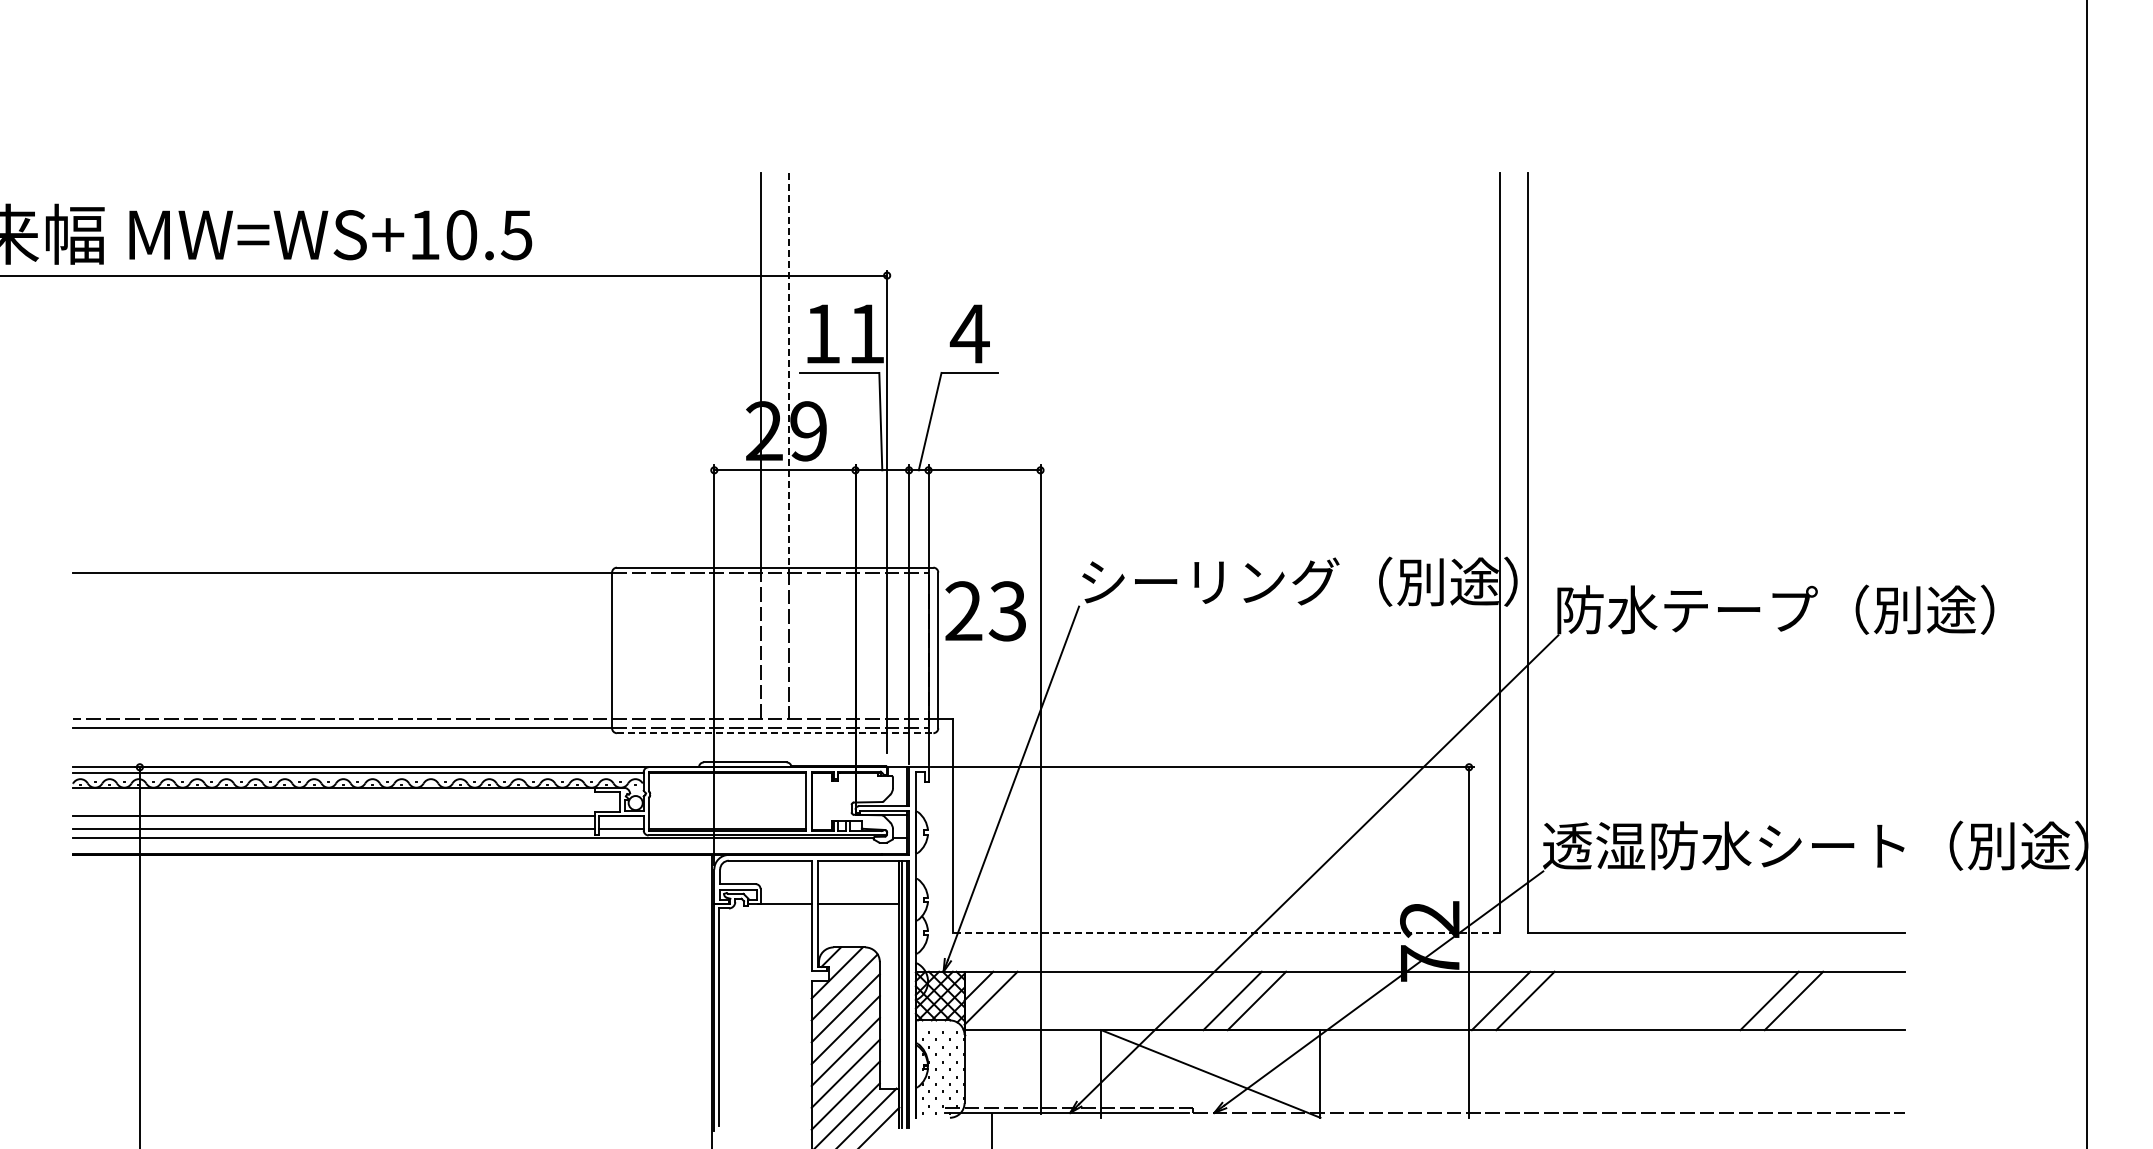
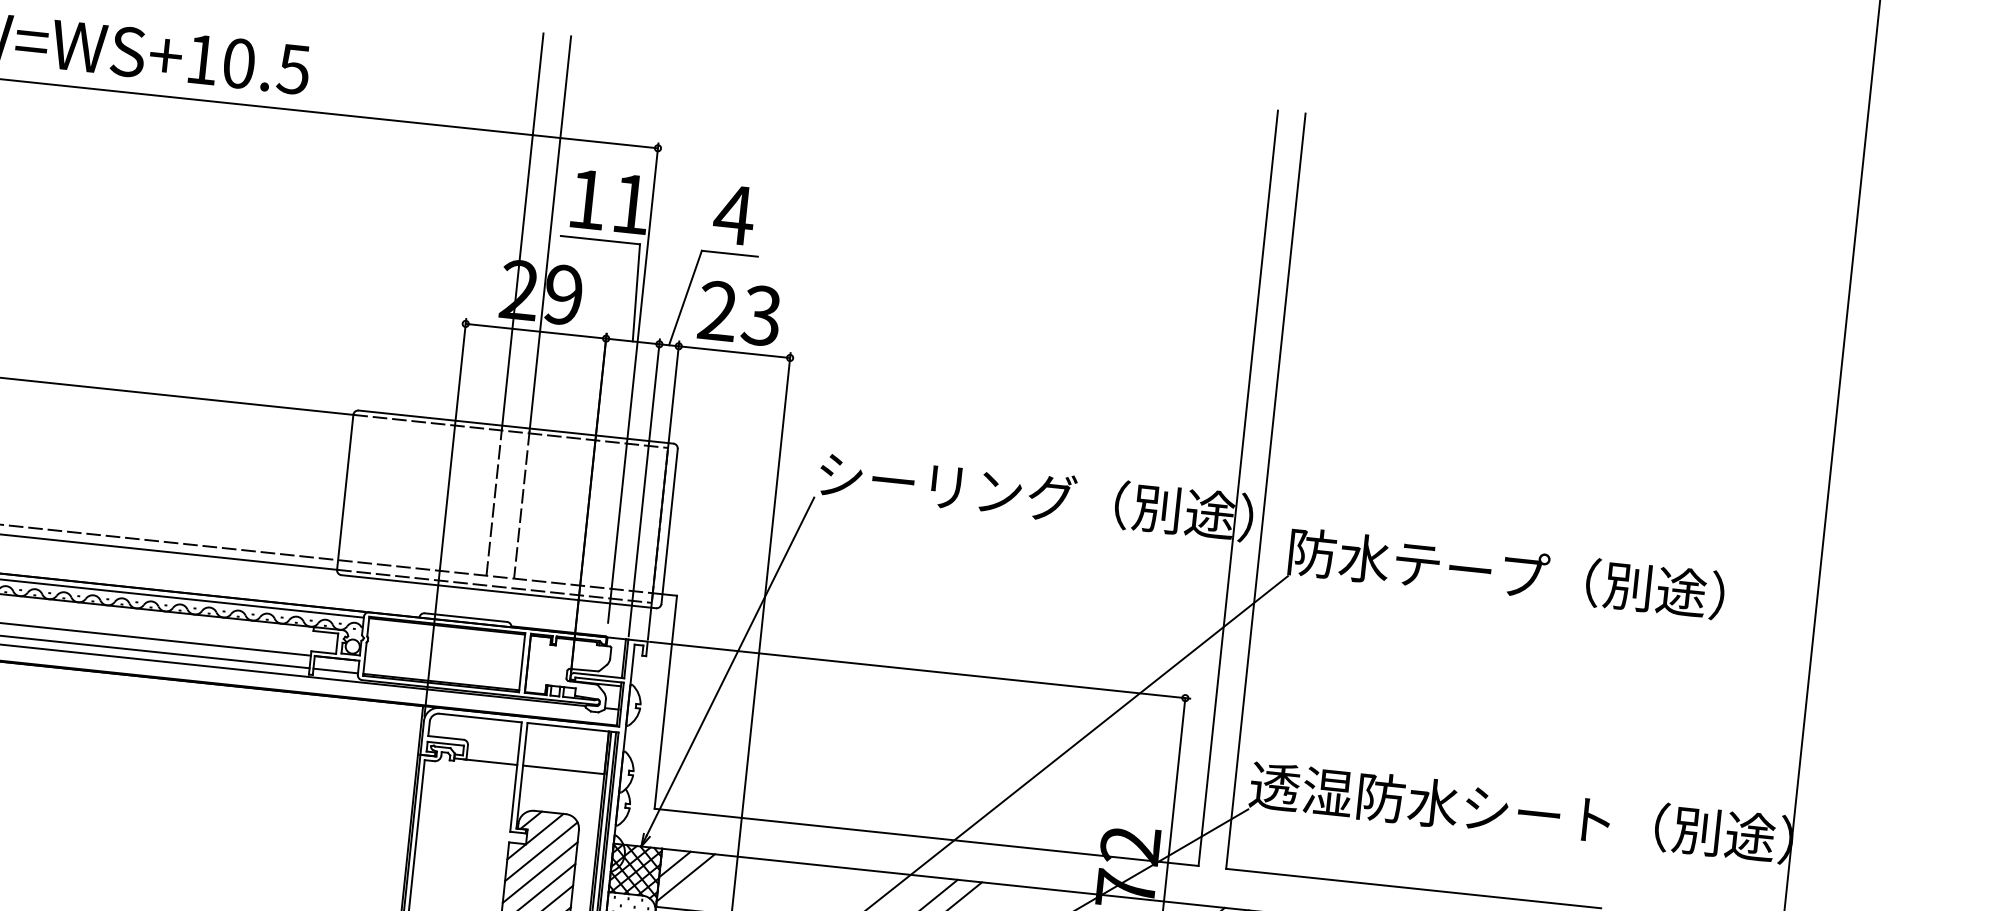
line: (789, 372) -> (550, 234), dashed -> solid
text: (985, 611) -> (739, 313), moved
line: (775, 733) -> (499, 592), dashed -> solid
line: (1225, 932) -> (925, 836), dashed -> solid

